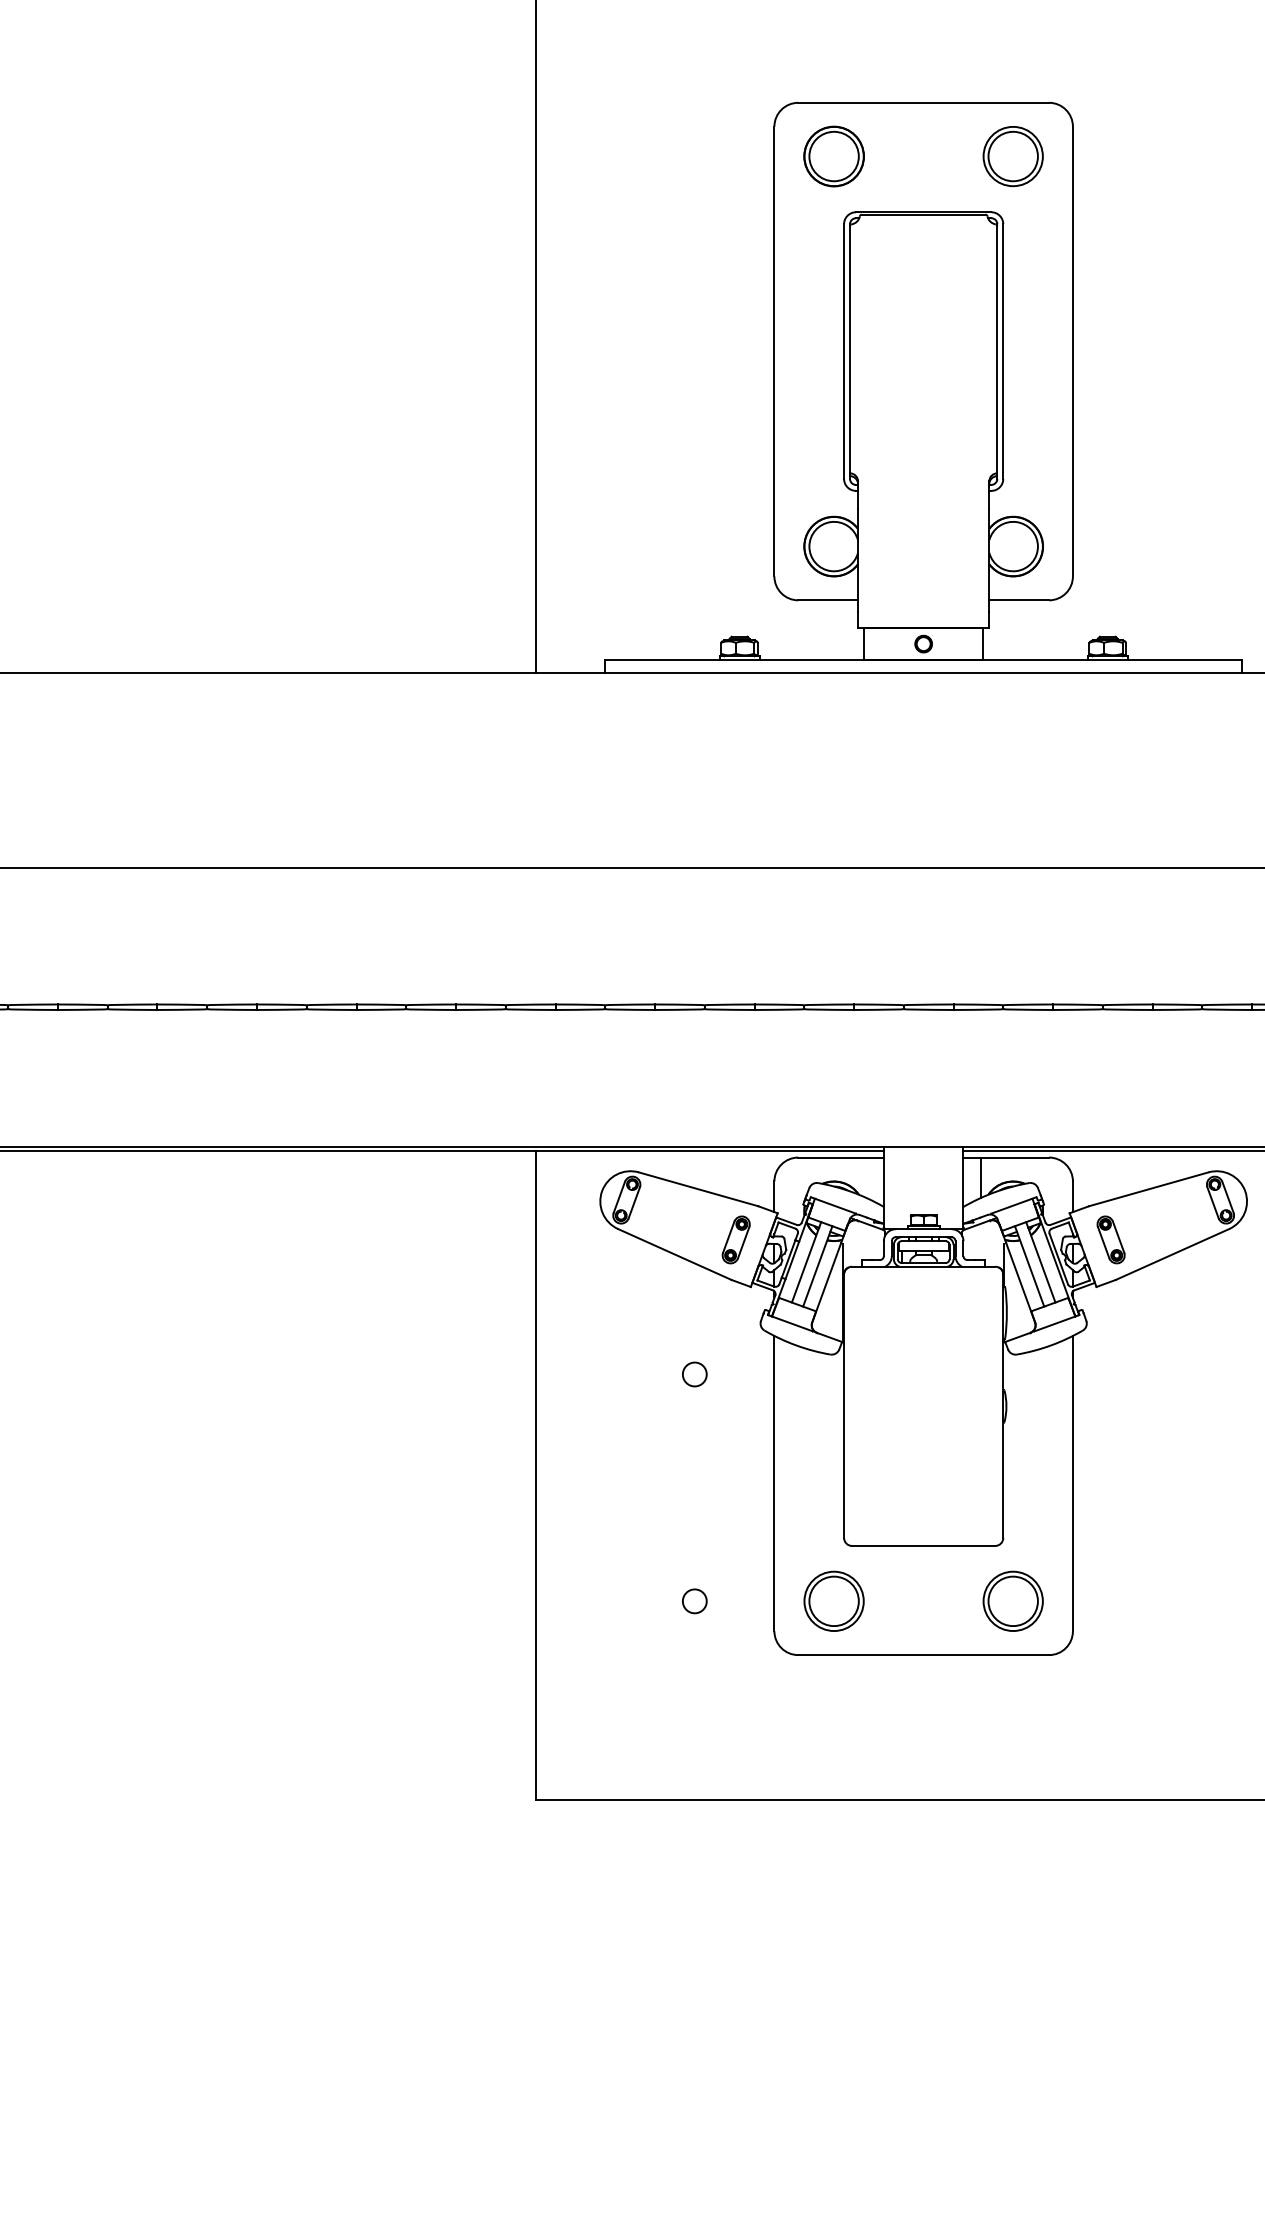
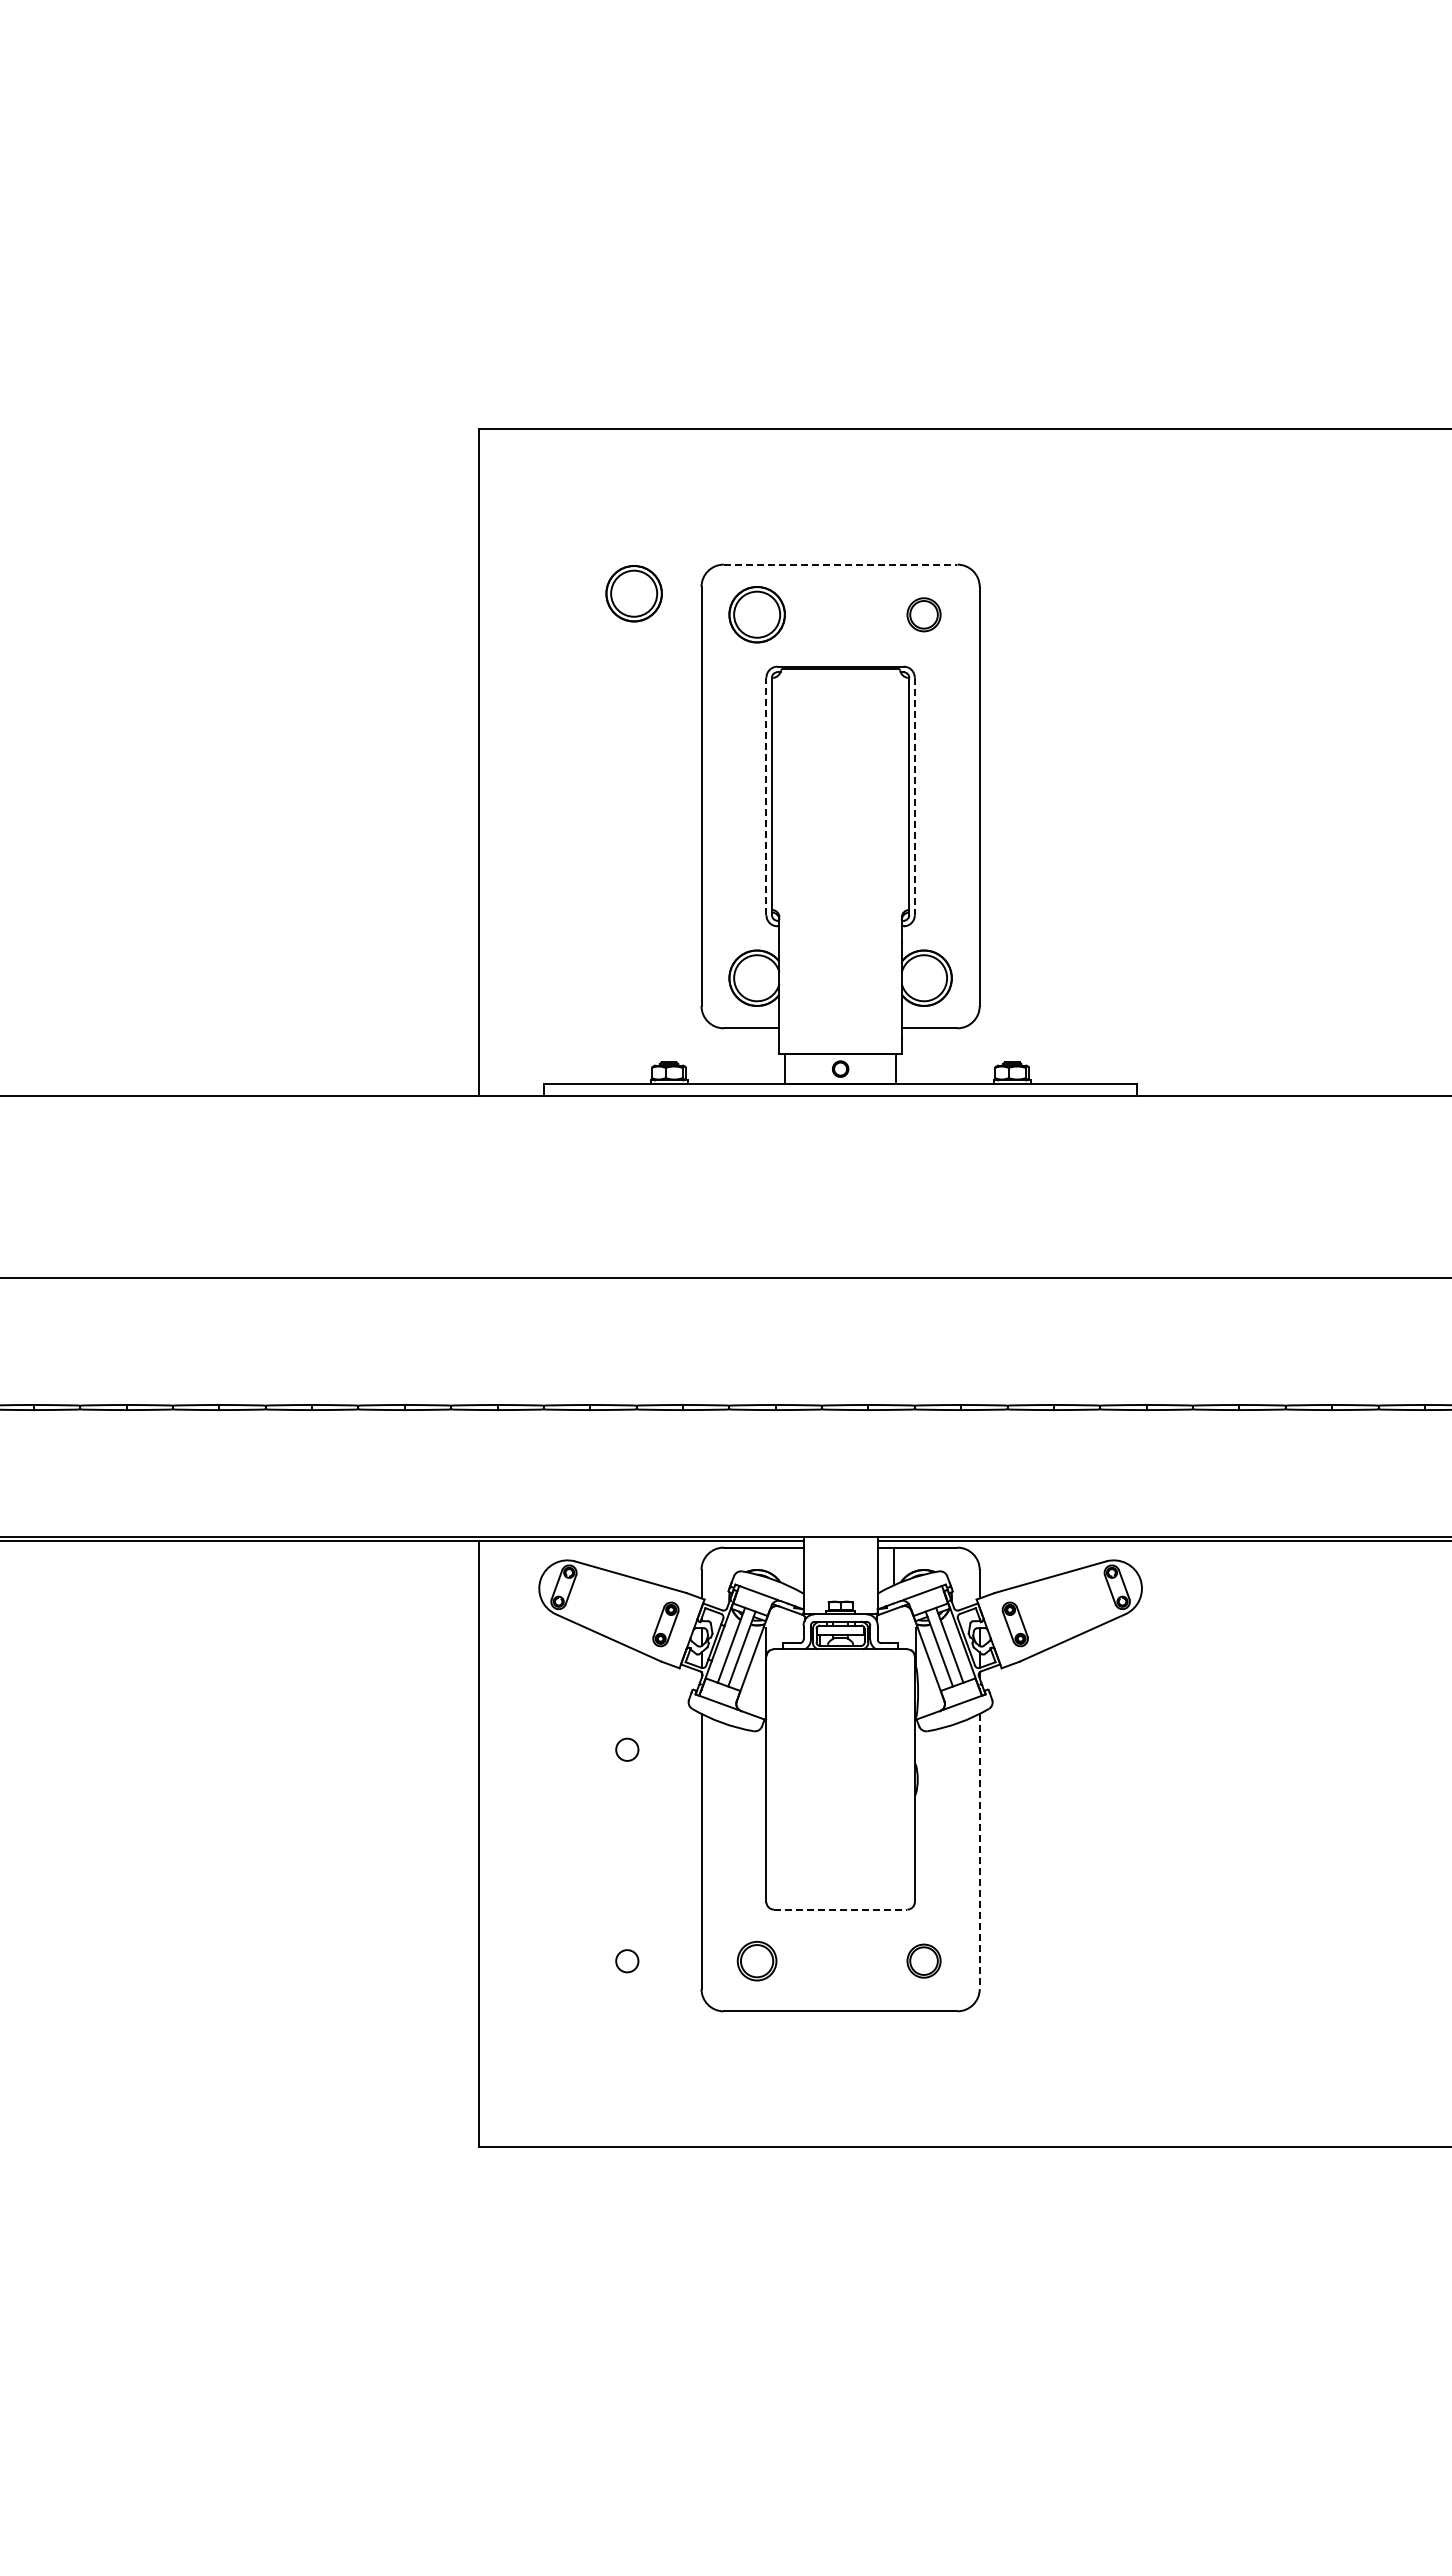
line: (923, 102) -> (840, 564), solid -> dashed
part: (701, 133) -> (633, 593), added
part: (1012, 156) -> (923, 614), size x0.6
line: (844, 351) -> (766, 796), solid -> dashed
line: (1002, 351) -> (914, 796), solid -> dashed
line: (1072, 1483) -> (979, 1851), solid -> dashed
line: (923, 1545) -> (840, 1909), solid -> dashed
part: (833, 1600) -> (756, 1960), size x0.7
part: (1012, 1600) -> (923, 1960), size x0.6

